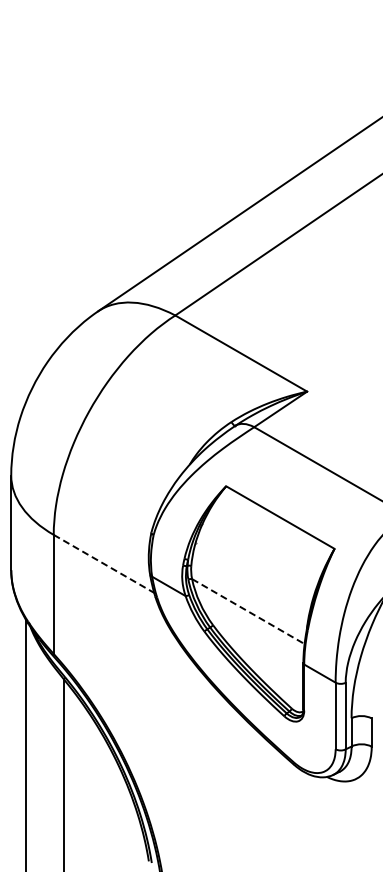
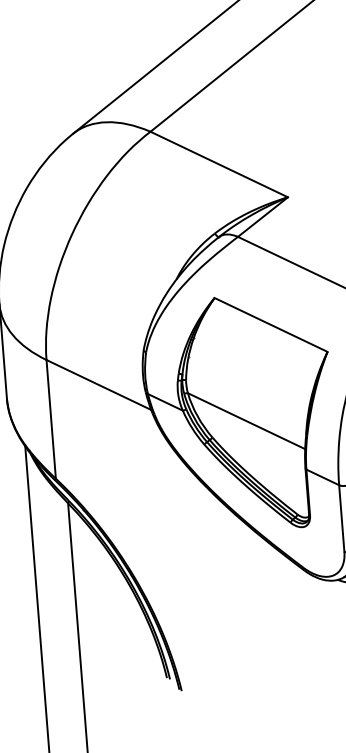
line: (103, 563) -> (98, 384), dashed -> solid
line: (248, 611) -> (246, 421), dashed -> solid

